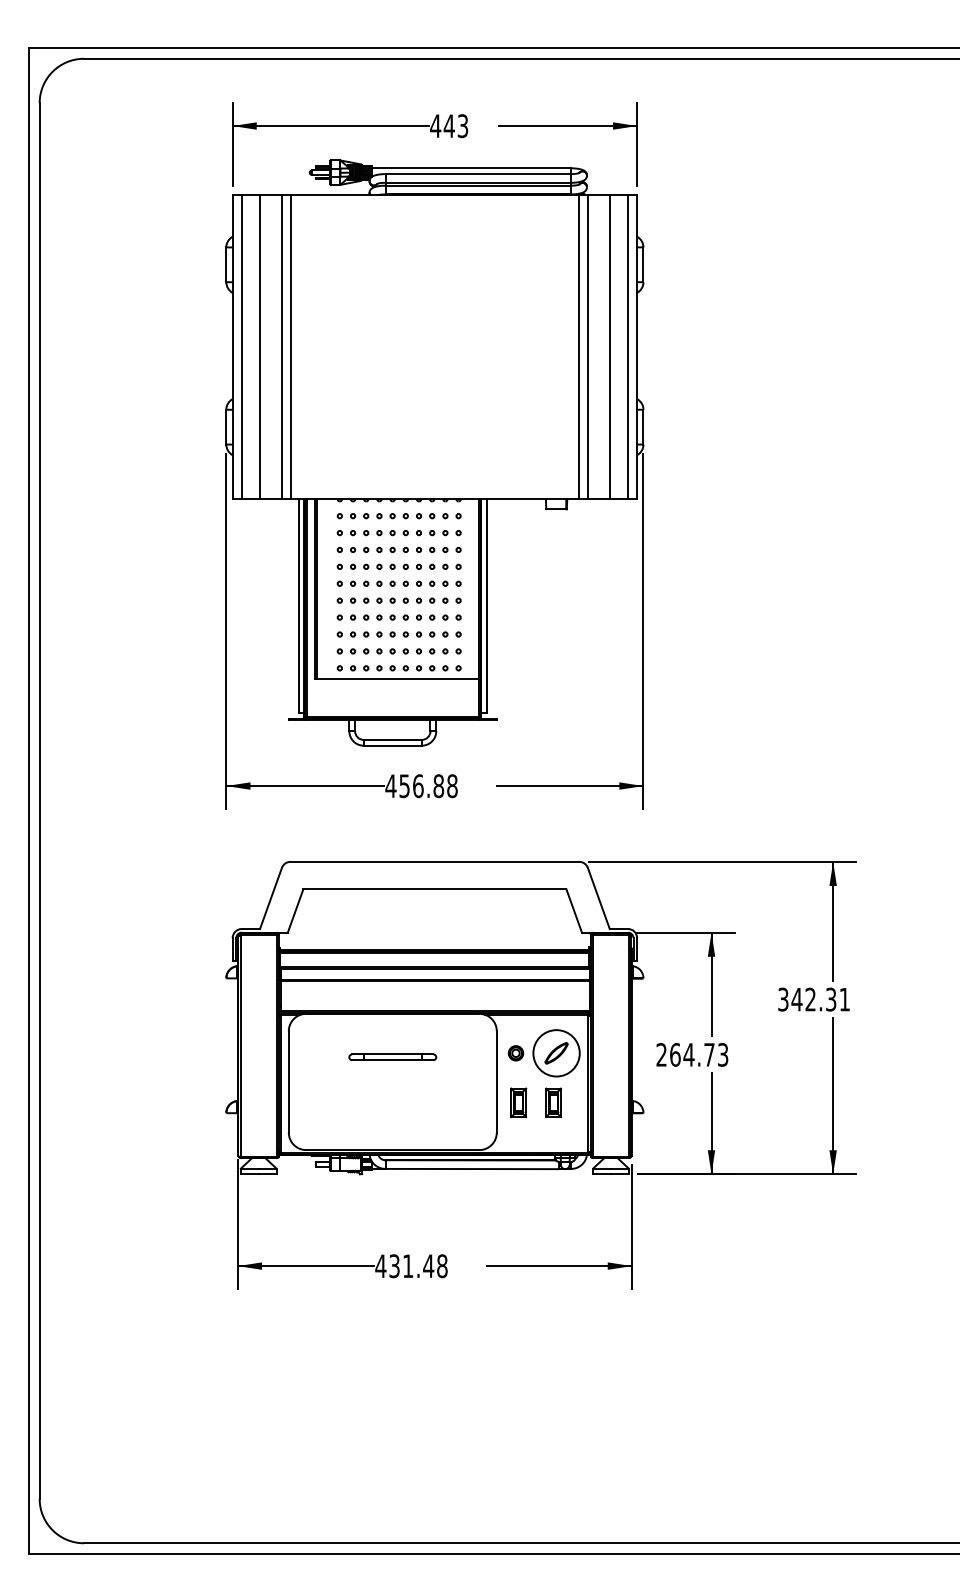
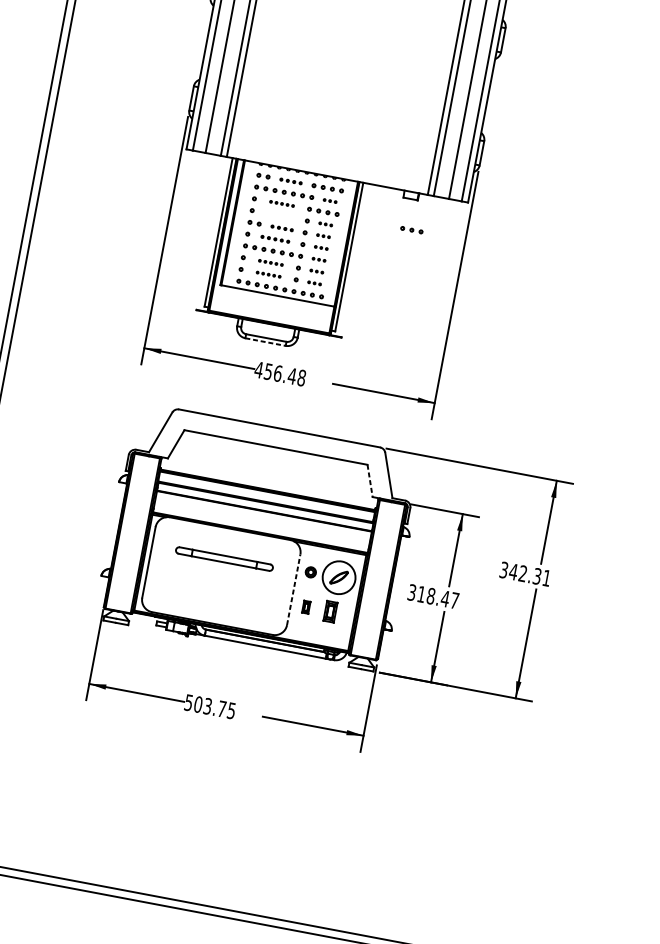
part: (385, 516) -> (290, 181), size x0.7
part: (445, 533) -> (330, 201), size x0.6
part: (379, 549) -> (282, 203), size x0.6
part: (566, 552) -> (411, 230), added
part: (379, 566) -> (279, 215), removed
part: (445, 566) -> (325, 224), size x0.6
part: (385, 583) -> (281, 228), size x0.7
part: (445, 583) -> (323, 236), size x0.6
part: (379, 600) -> (275, 239), size x0.7
part: (445, 600) -> (321, 247), size x0.6
part: (445, 617) -> (319, 259), size x0.6
part: (379, 634) -> (270, 262), size x0.6
part: (445, 634) -> (316, 271), size x0.6
part: (379, 651) -> (268, 274), size x0.6
part: (445, 651) -> (314, 283), size x0.6
line: (392, 745) -> (265, 341), solid -> dashed
text: (438, 786) -> (292, 376), 456.88 -> 456.48
line: (574, 911) -> (370, 481), solid -> dashed
text: (692, 1054) -> (433, 596), 264.73 -> 318.47
part: (392, 1056) -> (224, 558), size x1.6
line: (496, 1081) -> (293, 589), solid -> dashed
part: (518, 1102) -> (306, 606), size x0.6
text: (411, 1266) -> (210, 707), 431.48 -> 503.75

